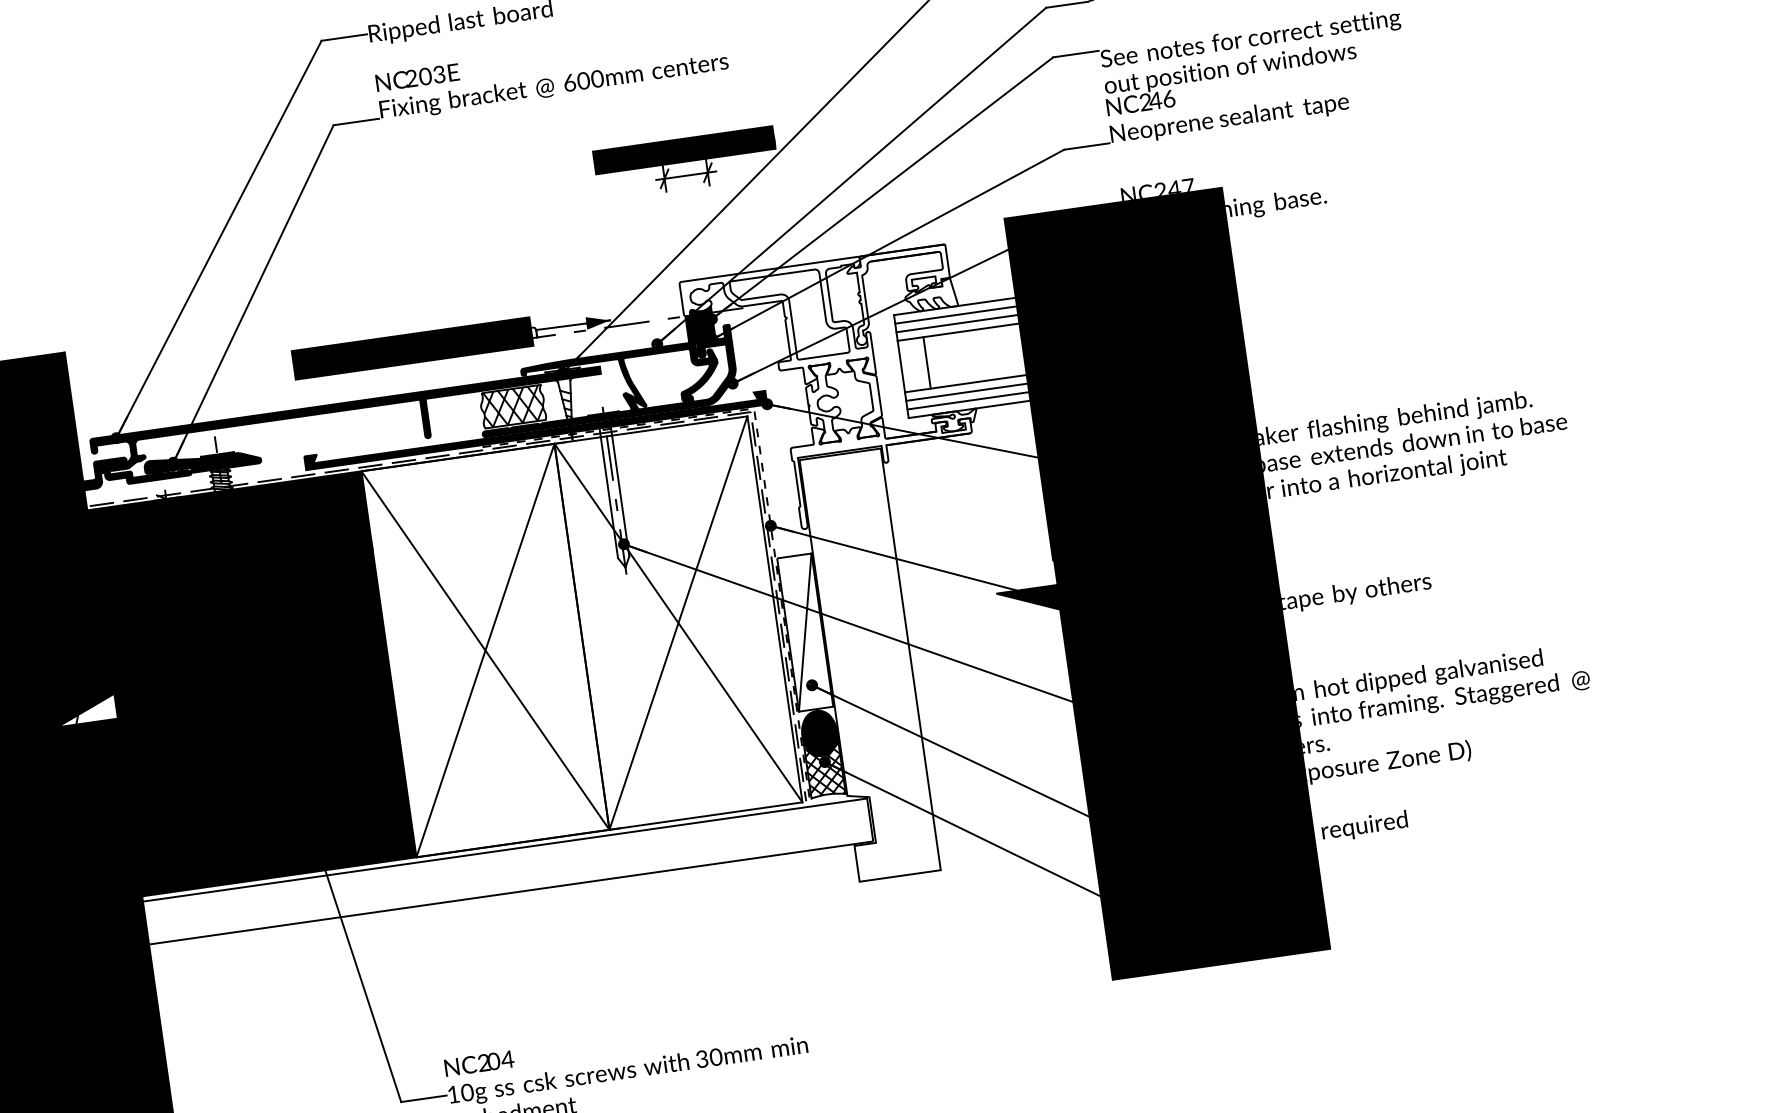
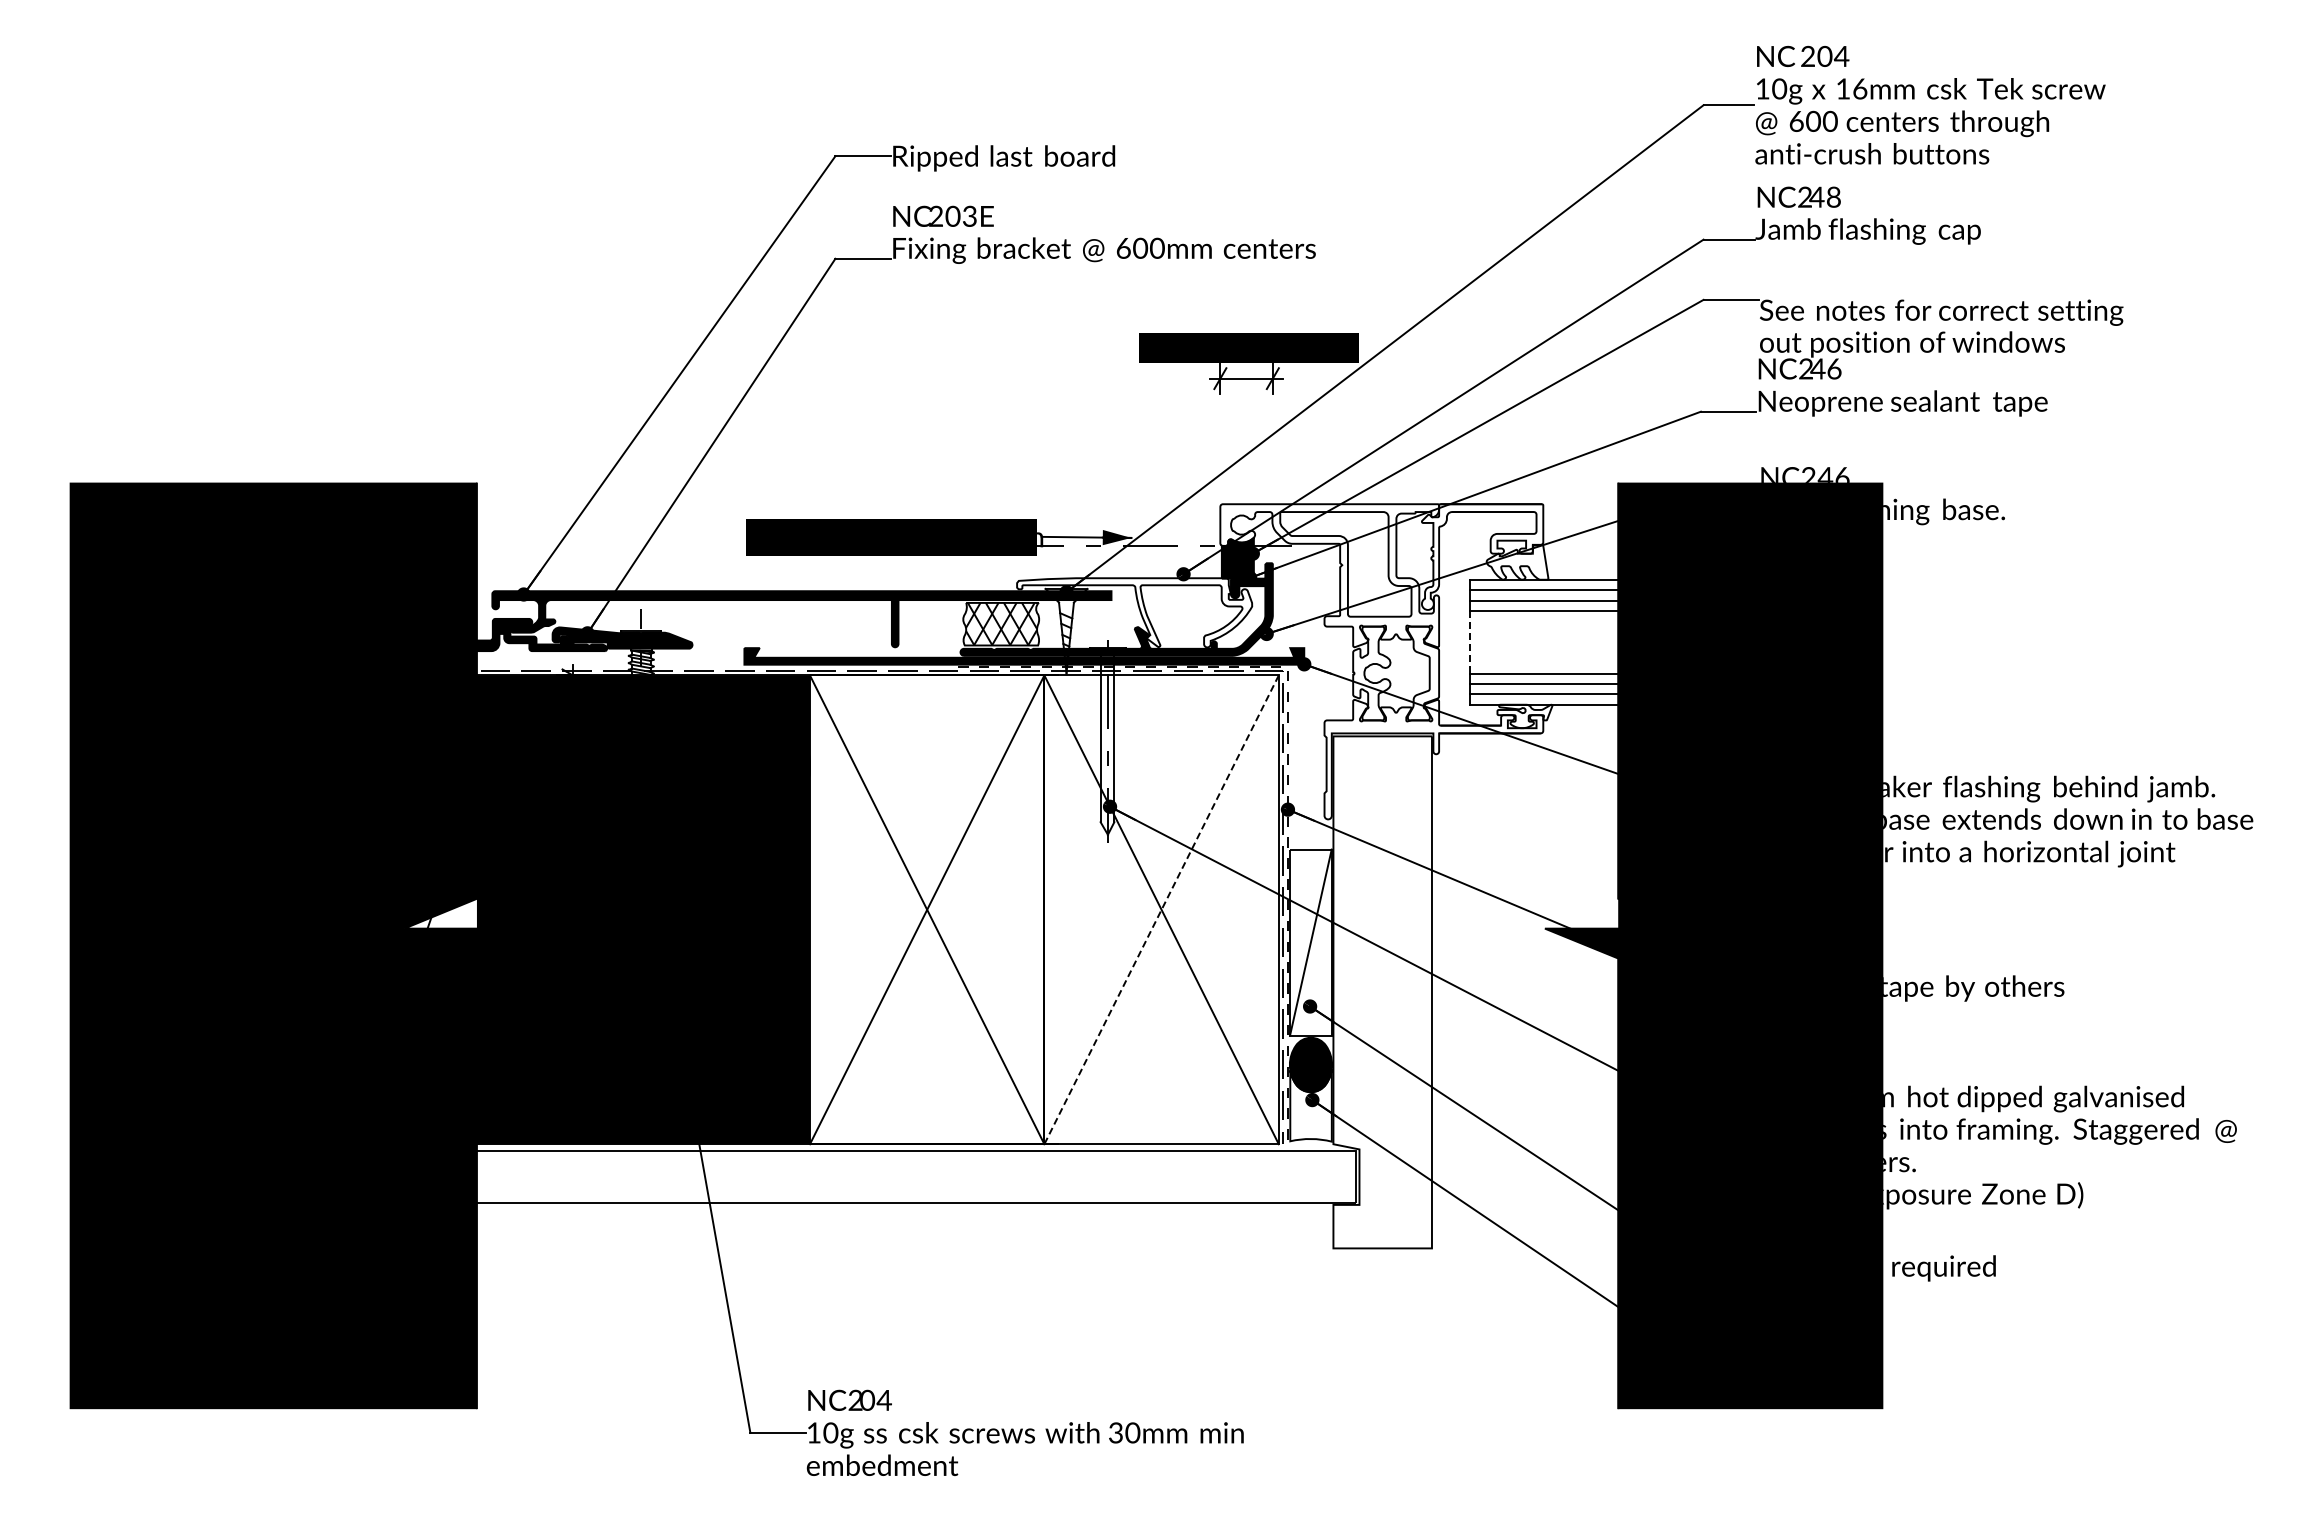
text: (1188, 184) -> (1842, 474), NC247 -> NC246
line: (927, 363) -> (1501, 642), removed
line: (901, 366) -> (1470, 642), solid -> dashed
fill: (621, 381) -> (1134, 612), removed
line: (678, 623) -> (1161, 910), solid -> dashed
hatch: (824, 769) -> (1310, 1108), removed

